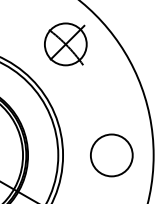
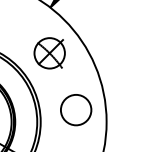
part: (65, 44) -> (49, 53), moved
circle: (112, 155) -> (76, 110), moved

